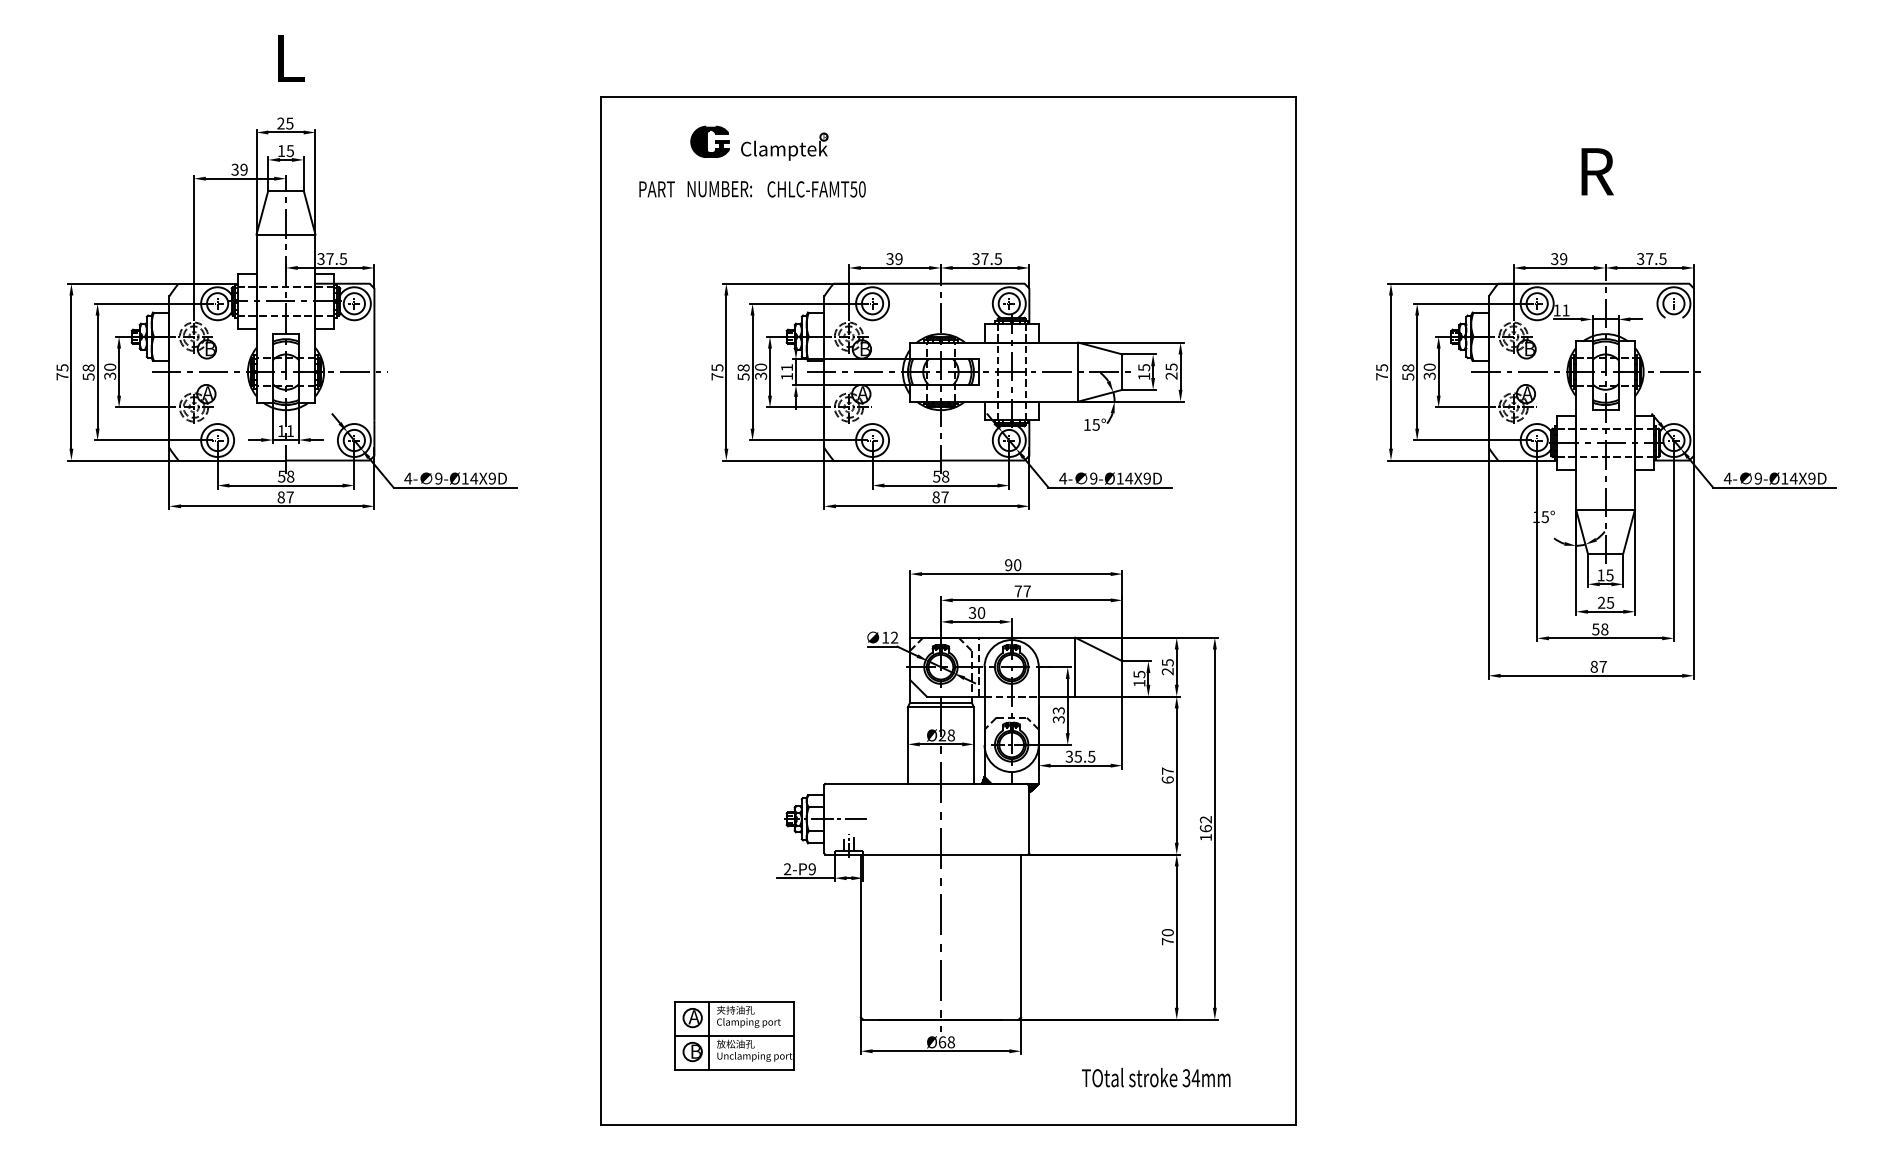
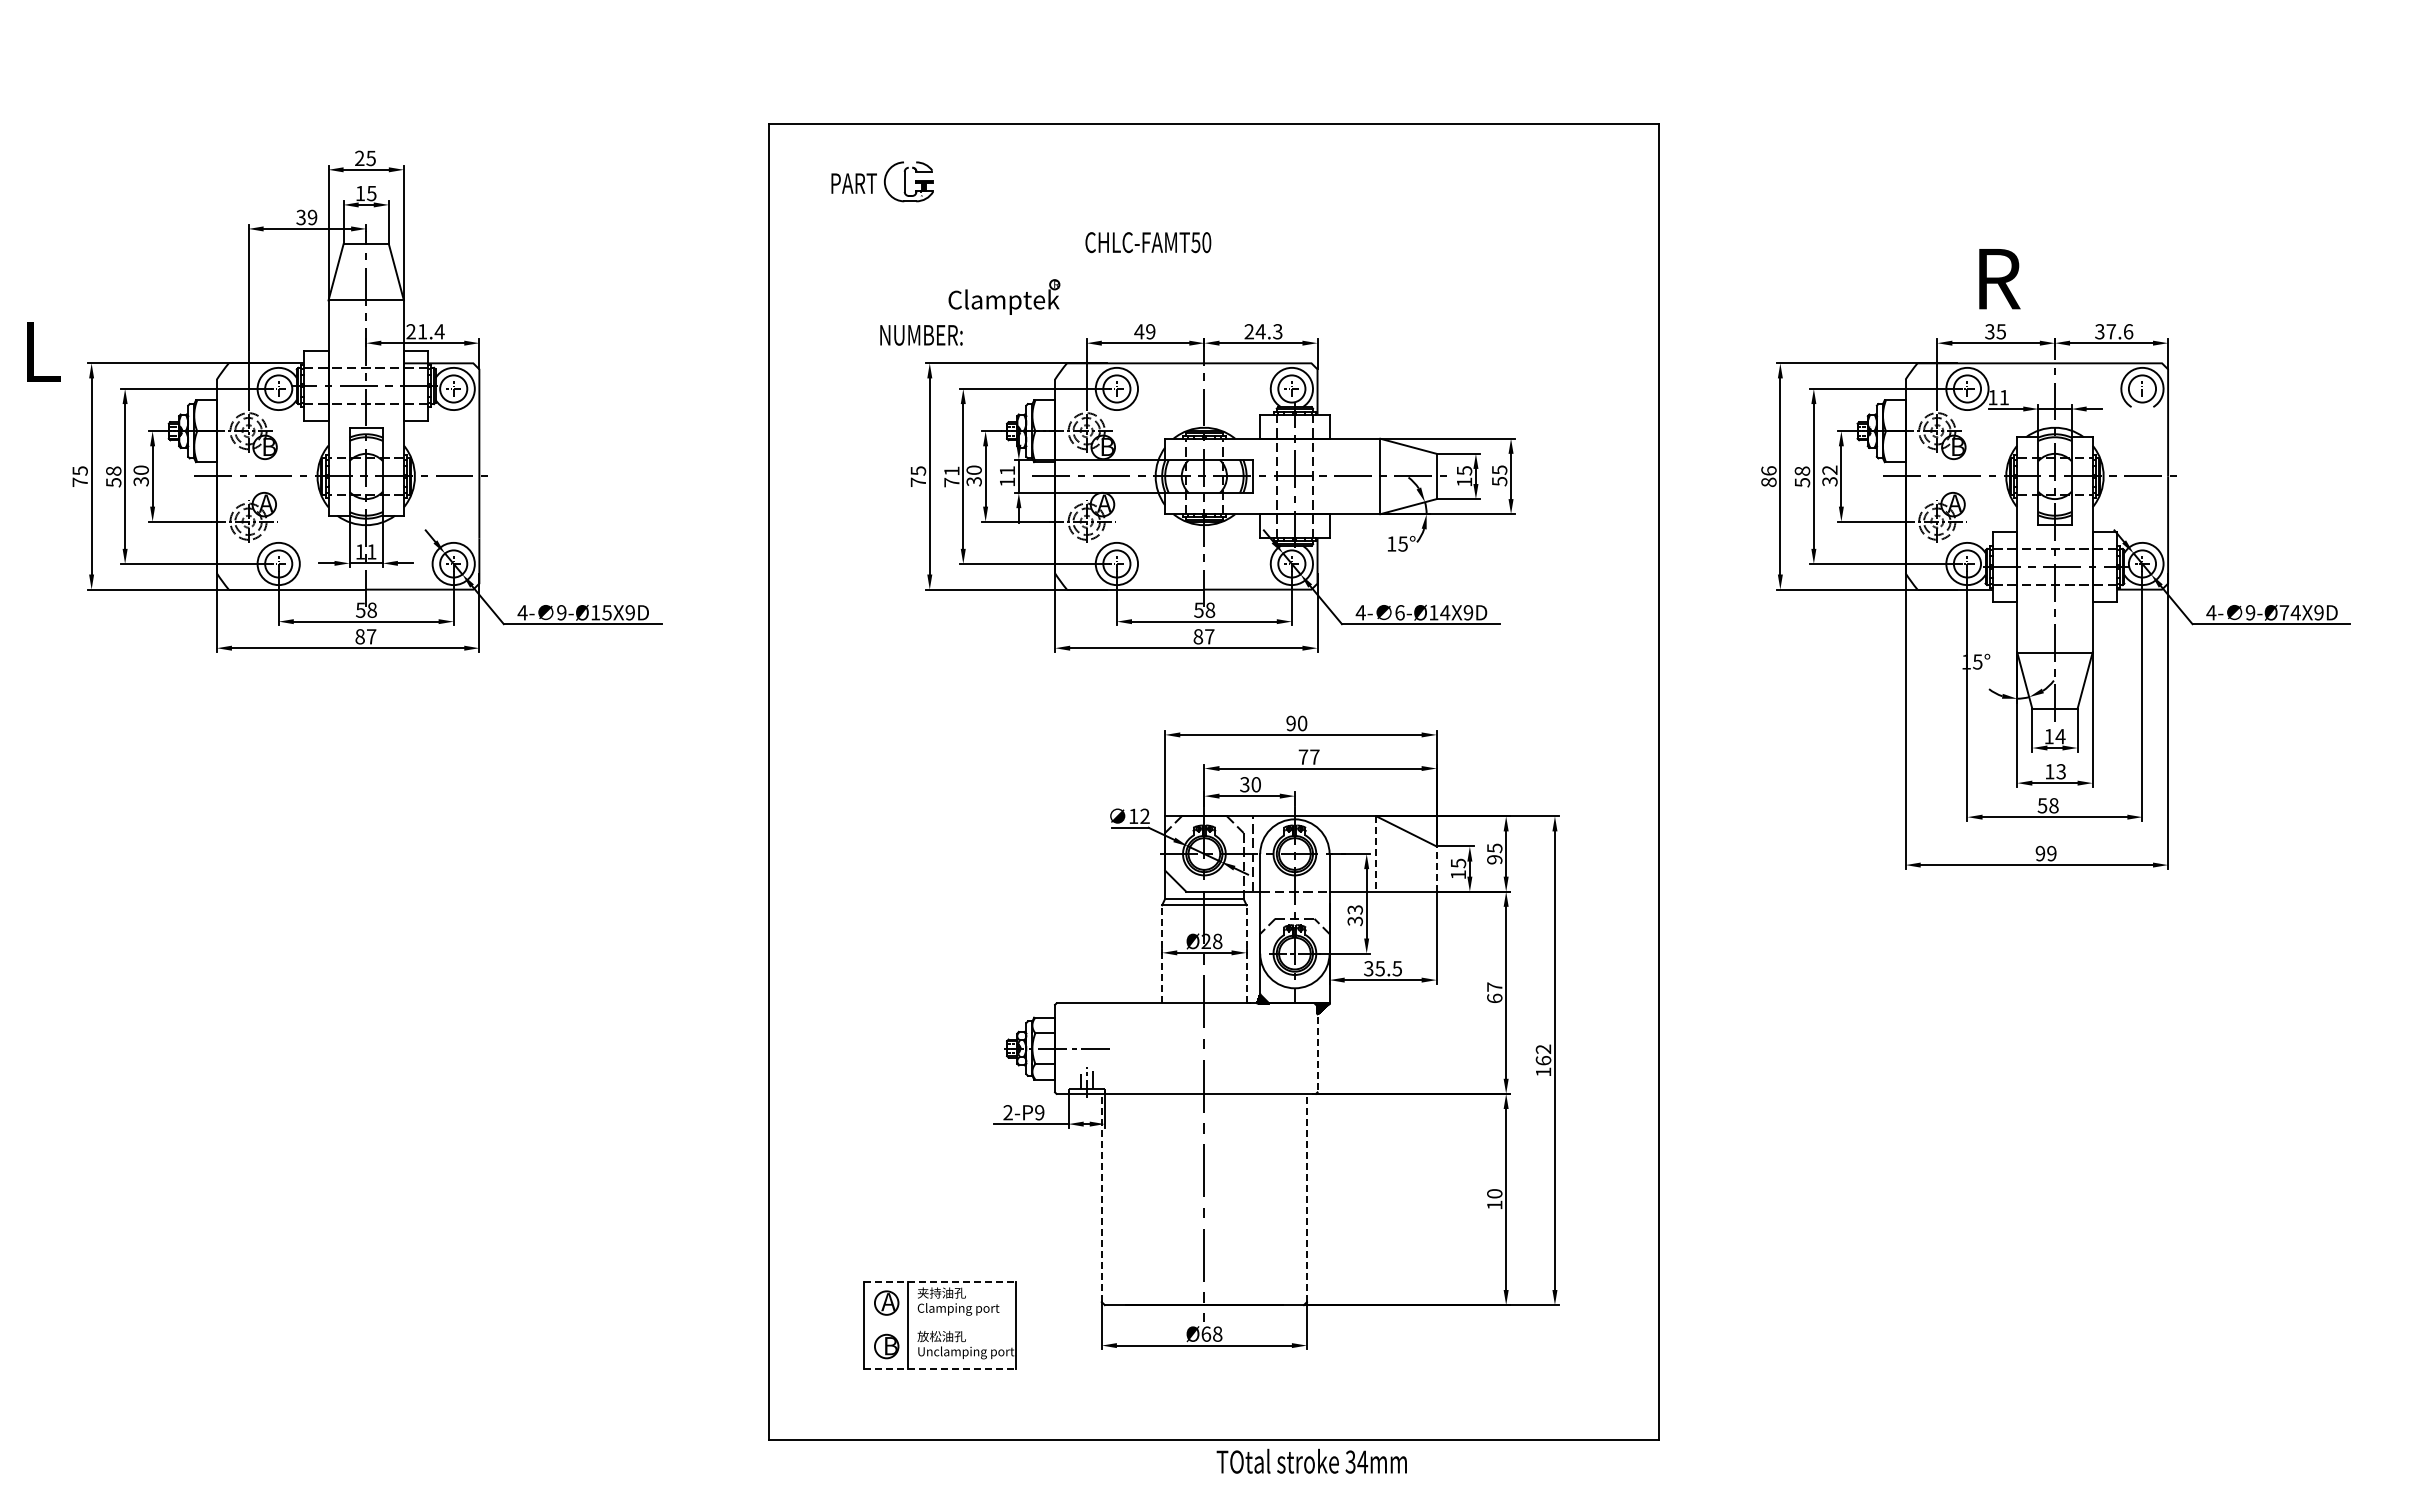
text: (290, 58) -> (43, 351), moved
fill: (709, 141) -> (908, 181), removed
part: (784, 146) -> (1004, 296), moved
text: (1597, 172) -> (1999, 279), moved
text: (656, 189) -> (853, 183), moved
text: (719, 189) -> (921, 335), moved
text: (816, 189) -> (1148, 242), moved
text: (332, 258) -> (425, 331), 37.5 -> 21.4
text: (890, 258) -> (1139, 331), 39 -> 49
text: (987, 258) -> (1263, 331), 37.5 -> 24.3
text: (1563, 258) -> (2000, 331), 39 -> 35
text: (1663, 258) -> (2128, 331), 37.5 -> 37.6
text: (1429, 366) -> (1829, 469), 30 -> 32
text: (743, 372) -> (951, 476), 58 -> 71
text: (1381, 372) -> (1768, 476), 75 -> 86
text: (1171, 376) -> (1499, 481), 25 -> 55
text: (473, 478) -> (606, 612), 9-Ø14X9D -> 9-Ø15X9D
text: (1093, 478) -> (1399, 612), 9-Ø14X9D -> 6-Ø14X9D
text: (1784, 478) -> (2284, 612), 9-Ø14X9D -> 9-Ø74X9D
text: (1609, 575) -> (2060, 736), 15 -> 14
text: (1606, 602) -> (2055, 771), 25 -> 13
text: (1598, 666) -> (2045, 853), 87 -> 99
line: (1075, 667) -> (1376, 854), solid -> dashed
text: (1167, 671) -> (1494, 859), 25 -> 95
line: (1122, 679) -> (1436, 869), solid -> dashed
line: (908, 744) -> (1162, 953), solid -> dashed
line: (973, 744) -> (1246, 953), solid -> dashed
line: (1029, 819) -> (1317, 1049), solid -> dashed
line: (860, 935) -> (1101, 1197), solid -> dashed
line: (1020, 935) -> (1306, 1197), solid -> dashed
text: (1167, 941) -> (1494, 1204), 70 -> 10
line: (734, 1001) -> (940, 1282), solid -> dashed
line: (733, 1035) -> (939, 1325), removed
line: (734, 1069) -> (940, 1369), solid -> dashed
text: (1155, 1076) -> (1311, 1460), moved

